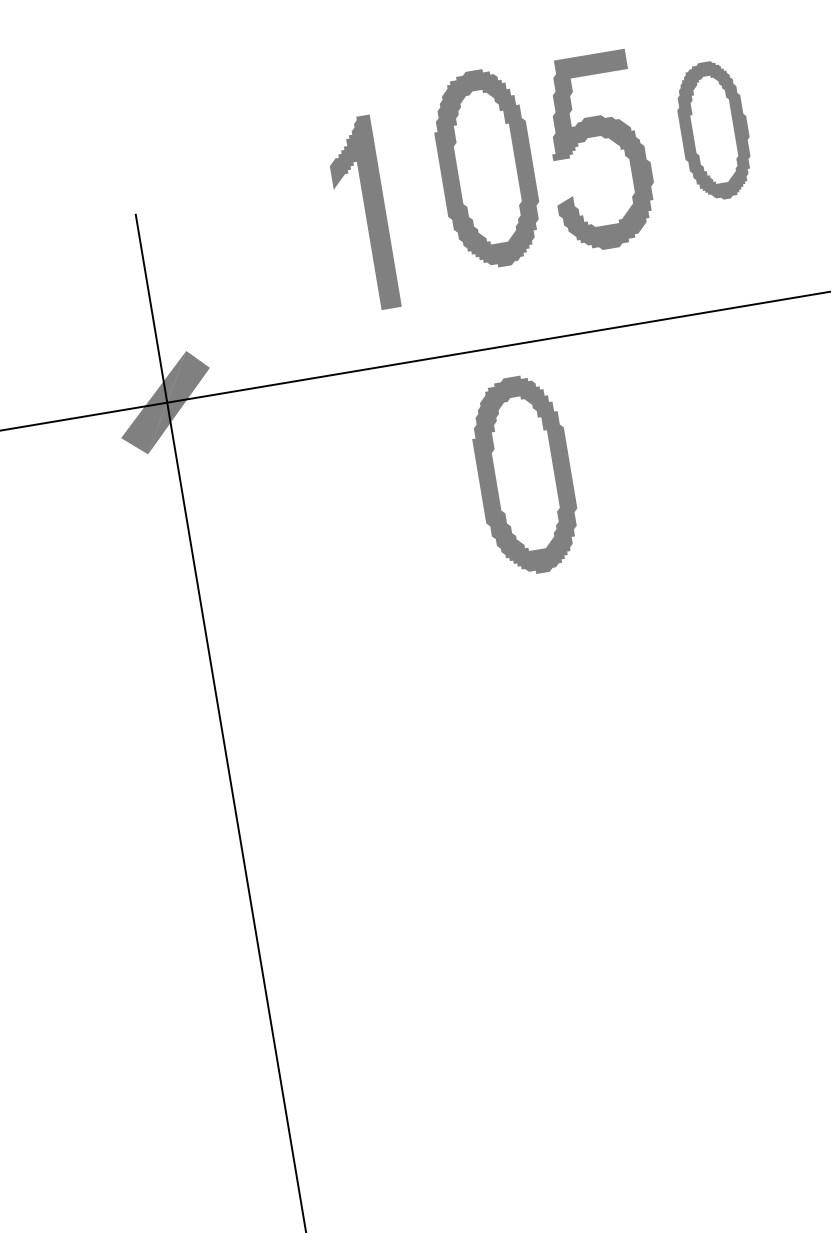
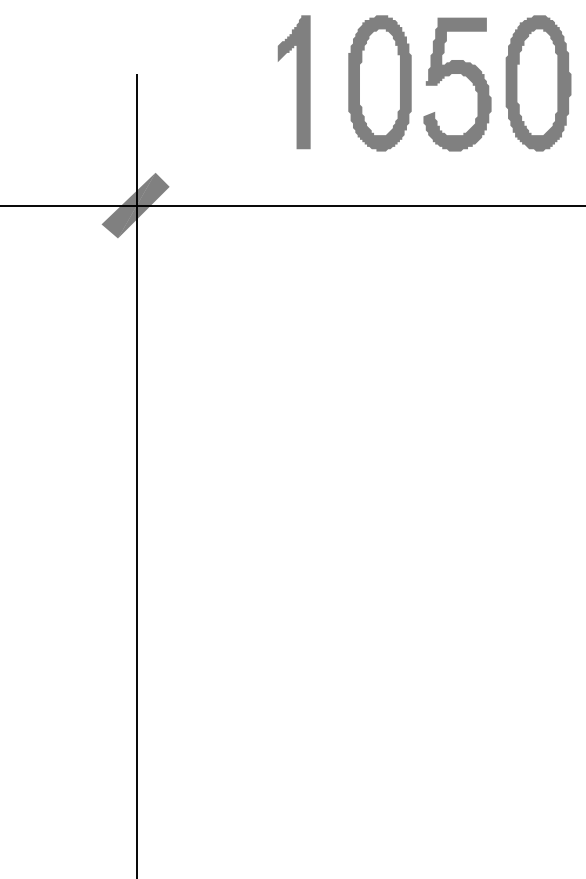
part: (714, 130) -> (538, 83), size x1.43
part: (362, 213) -> (294, 81), moved
part: (524, 475) -> (370, 295), removed

